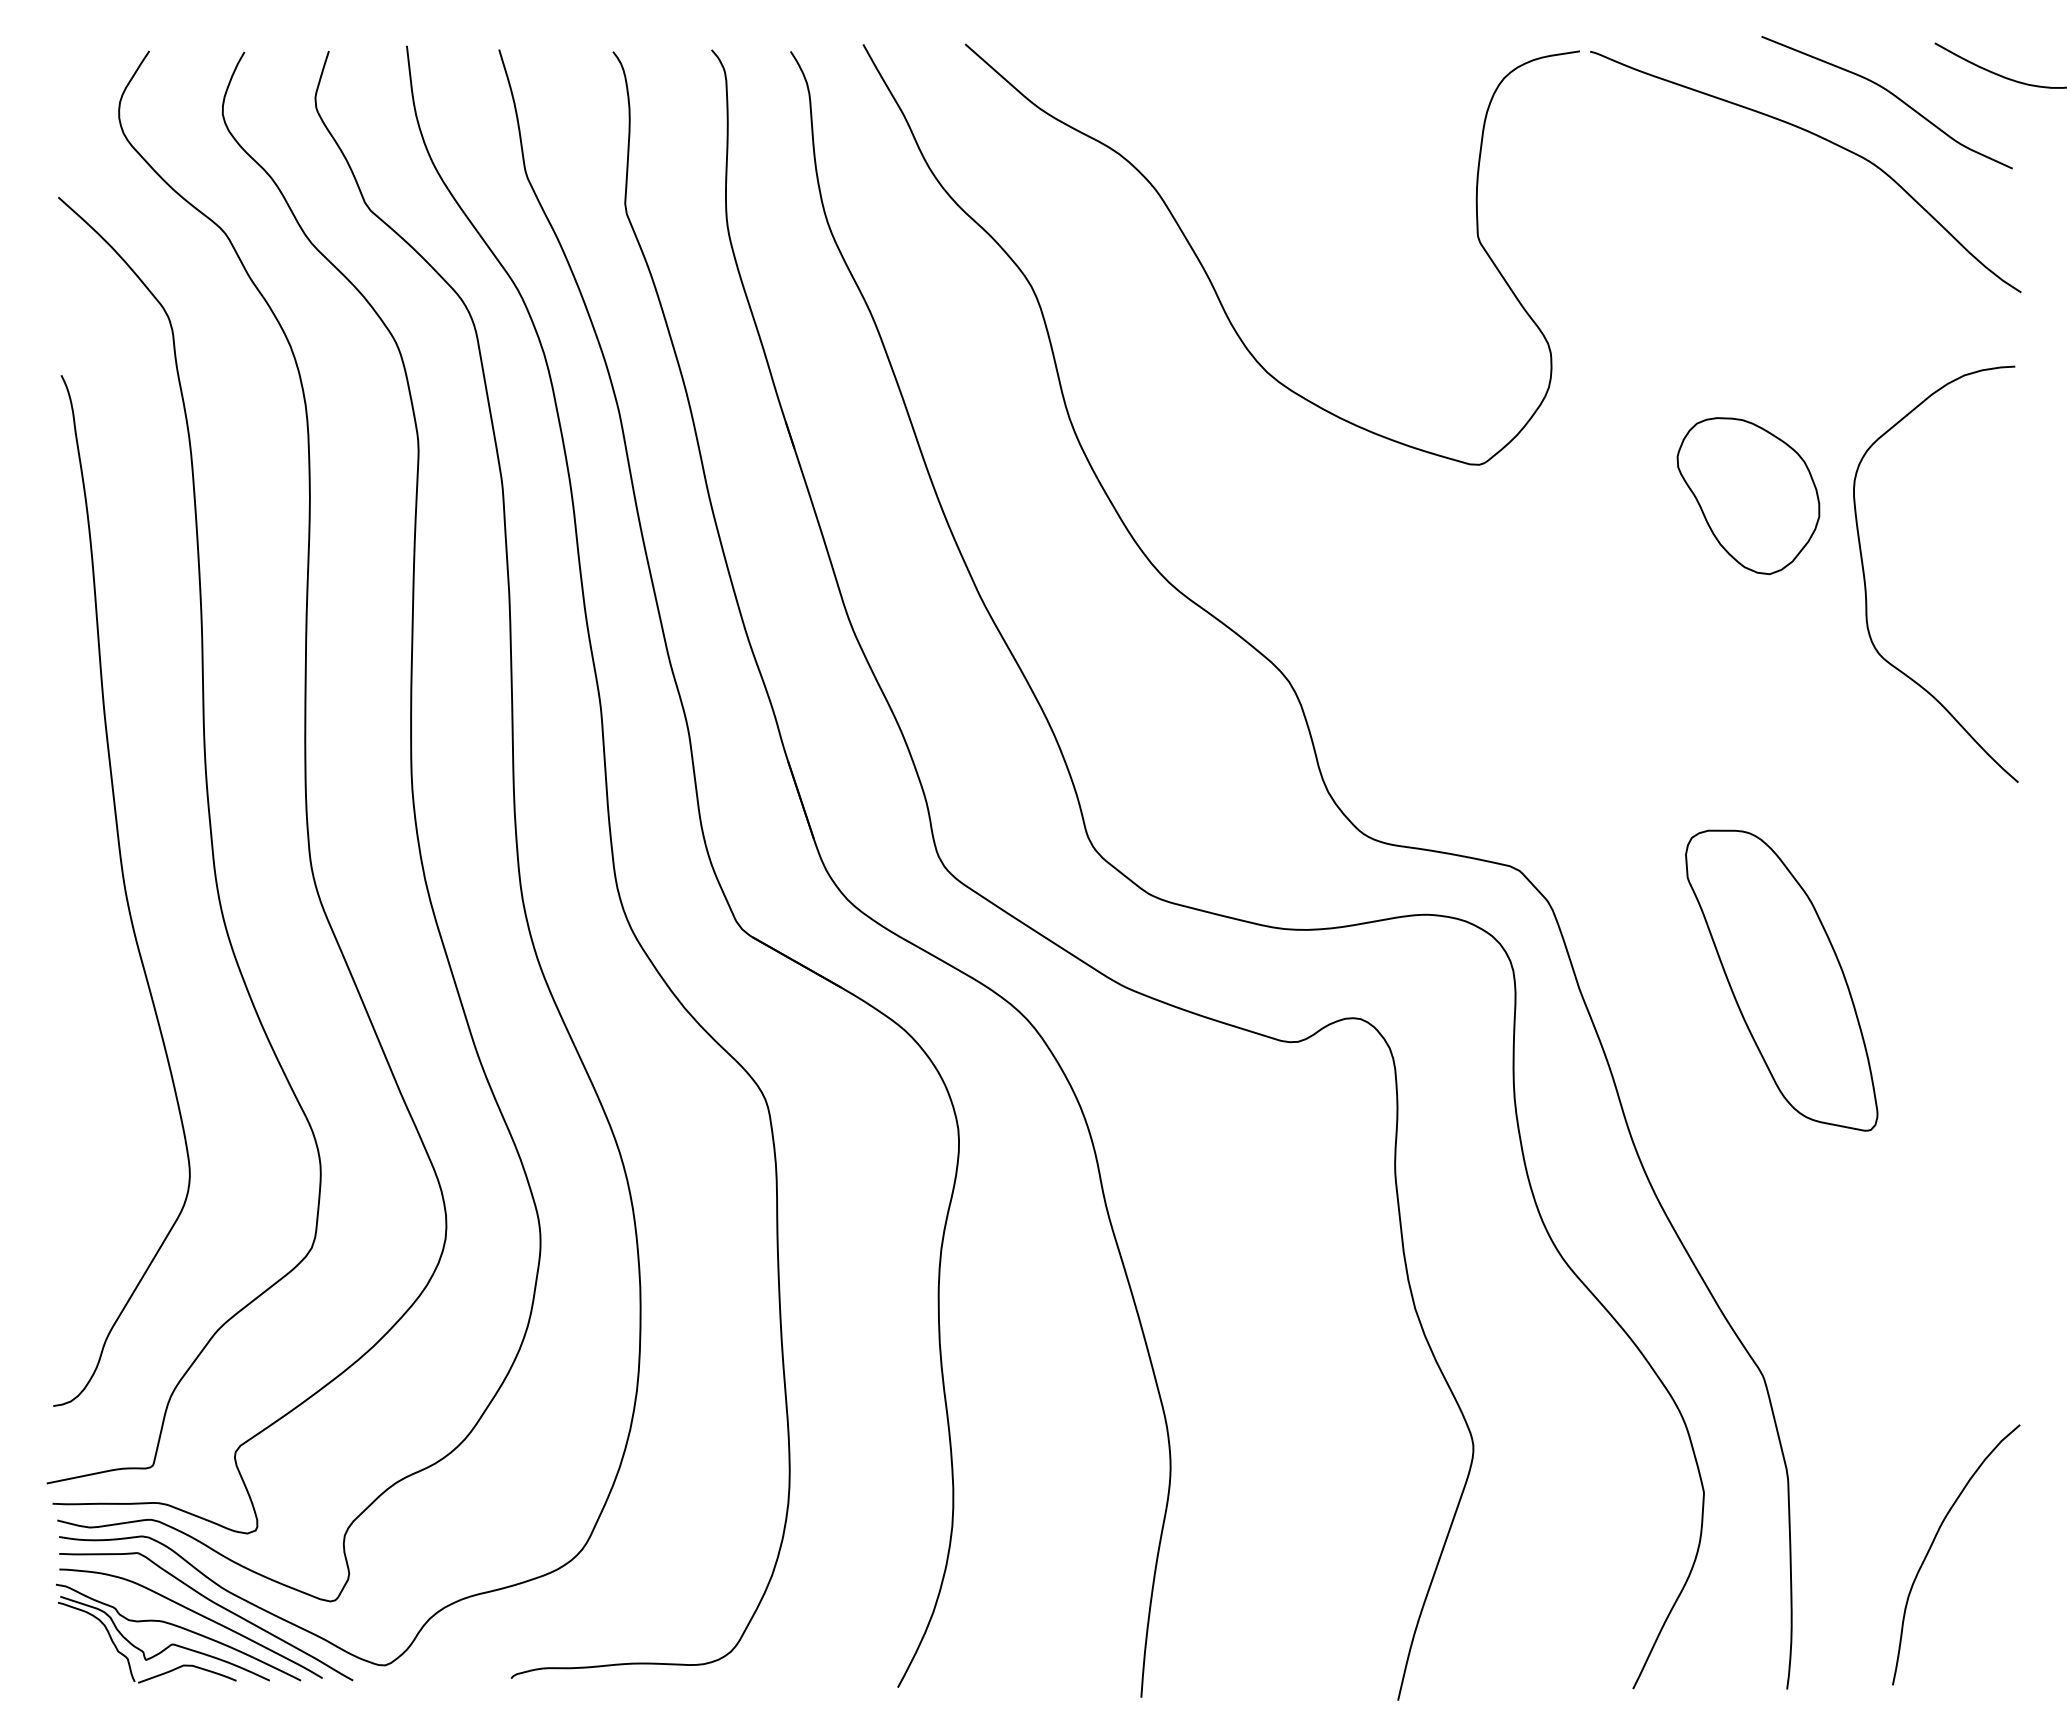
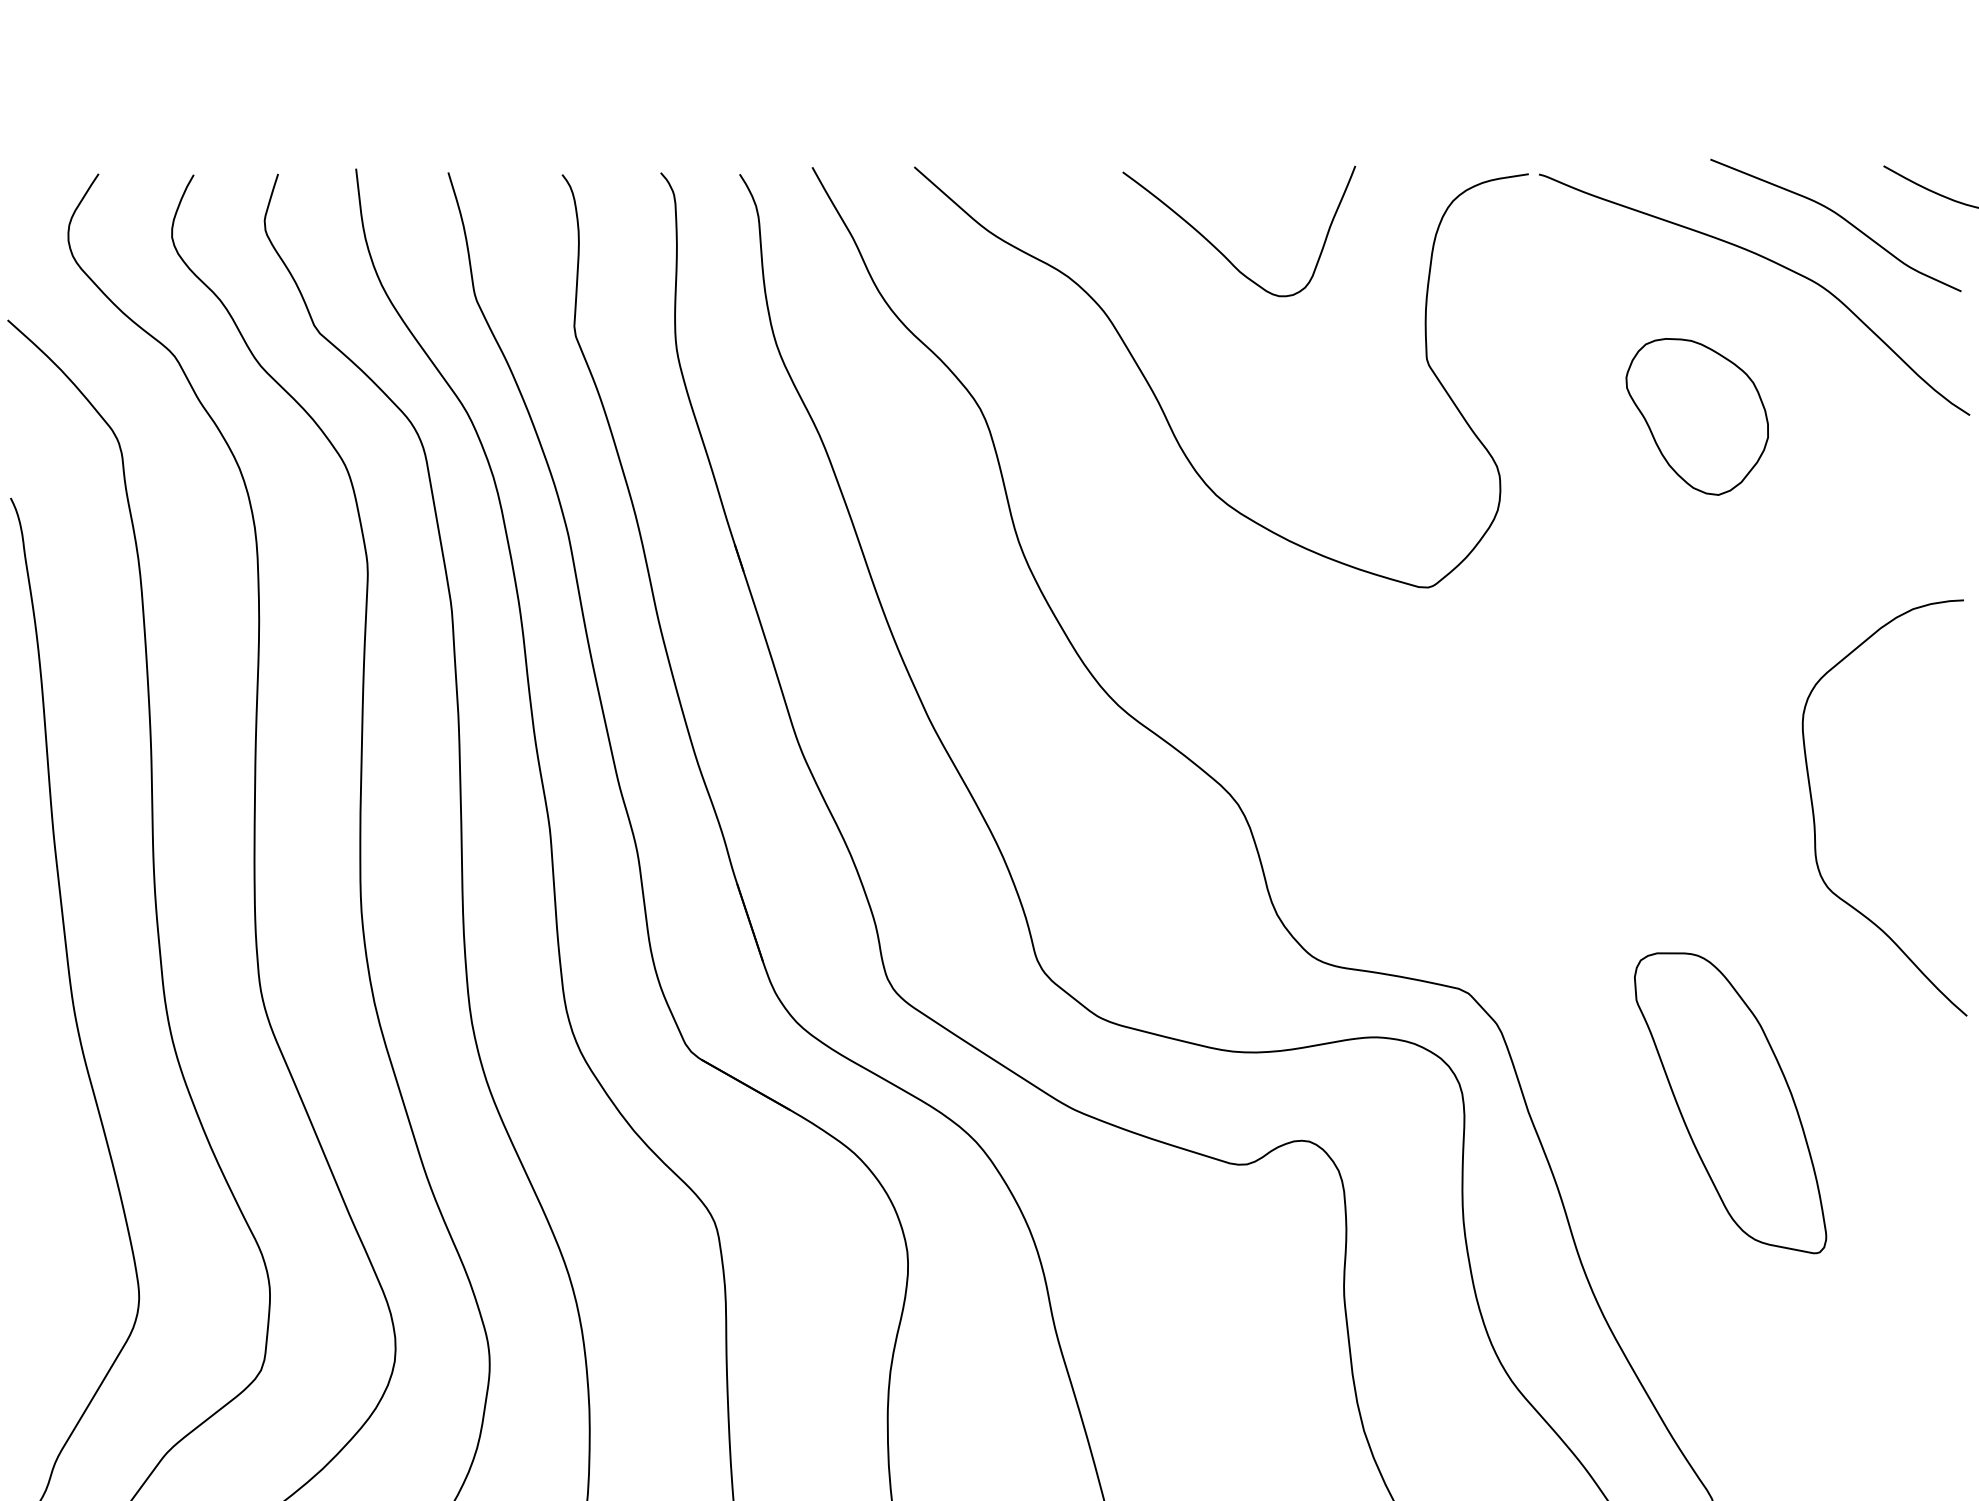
curve: (1270, 127) -> (1219, 250), added
part: (1748, 496) -> (1697, 417), moved
curve: (1865, 577) -> (1814, 811), moved

